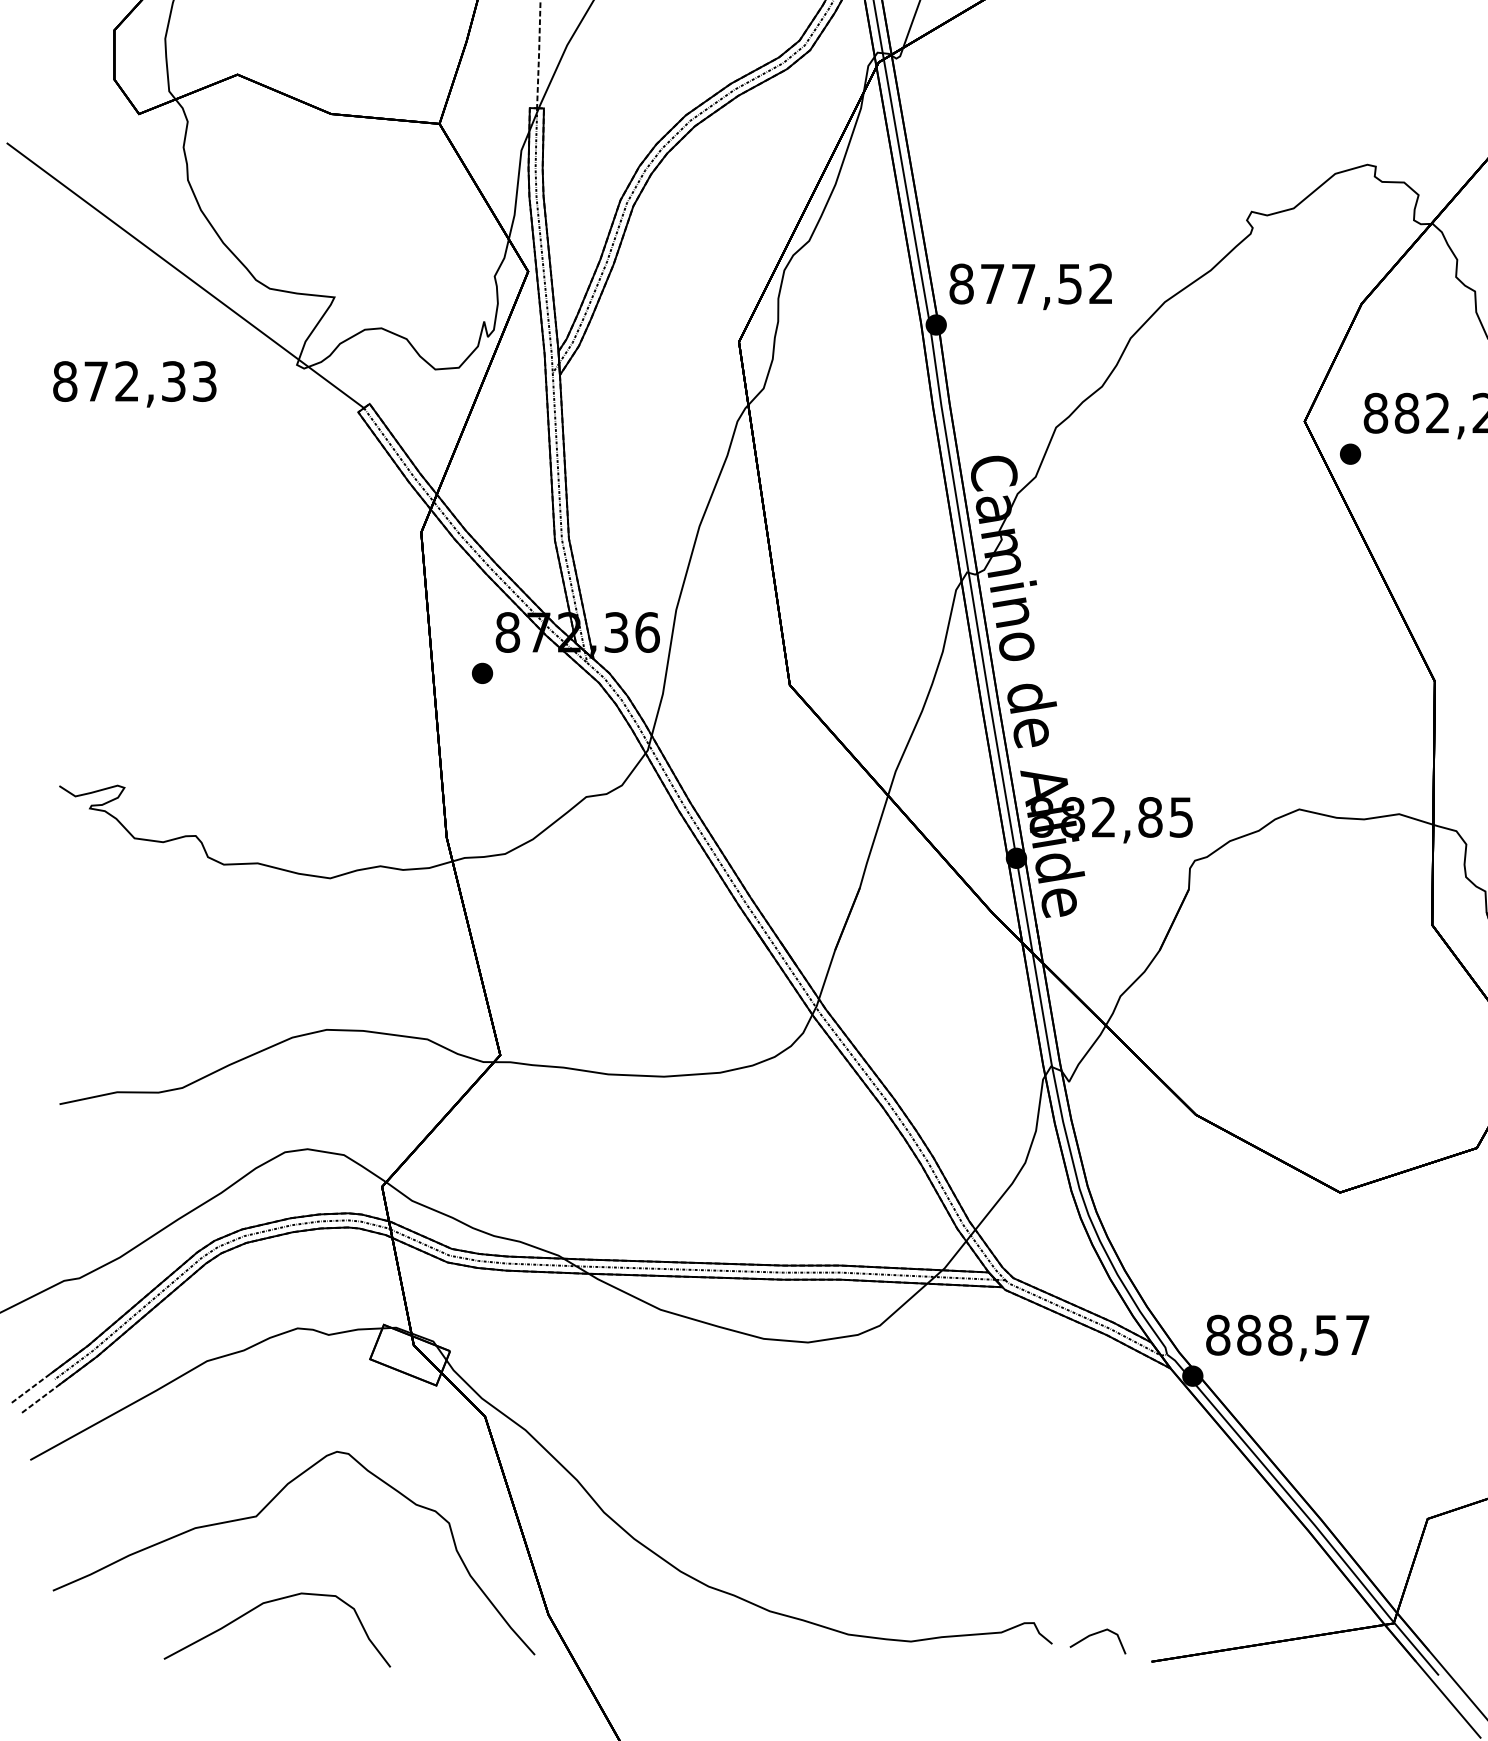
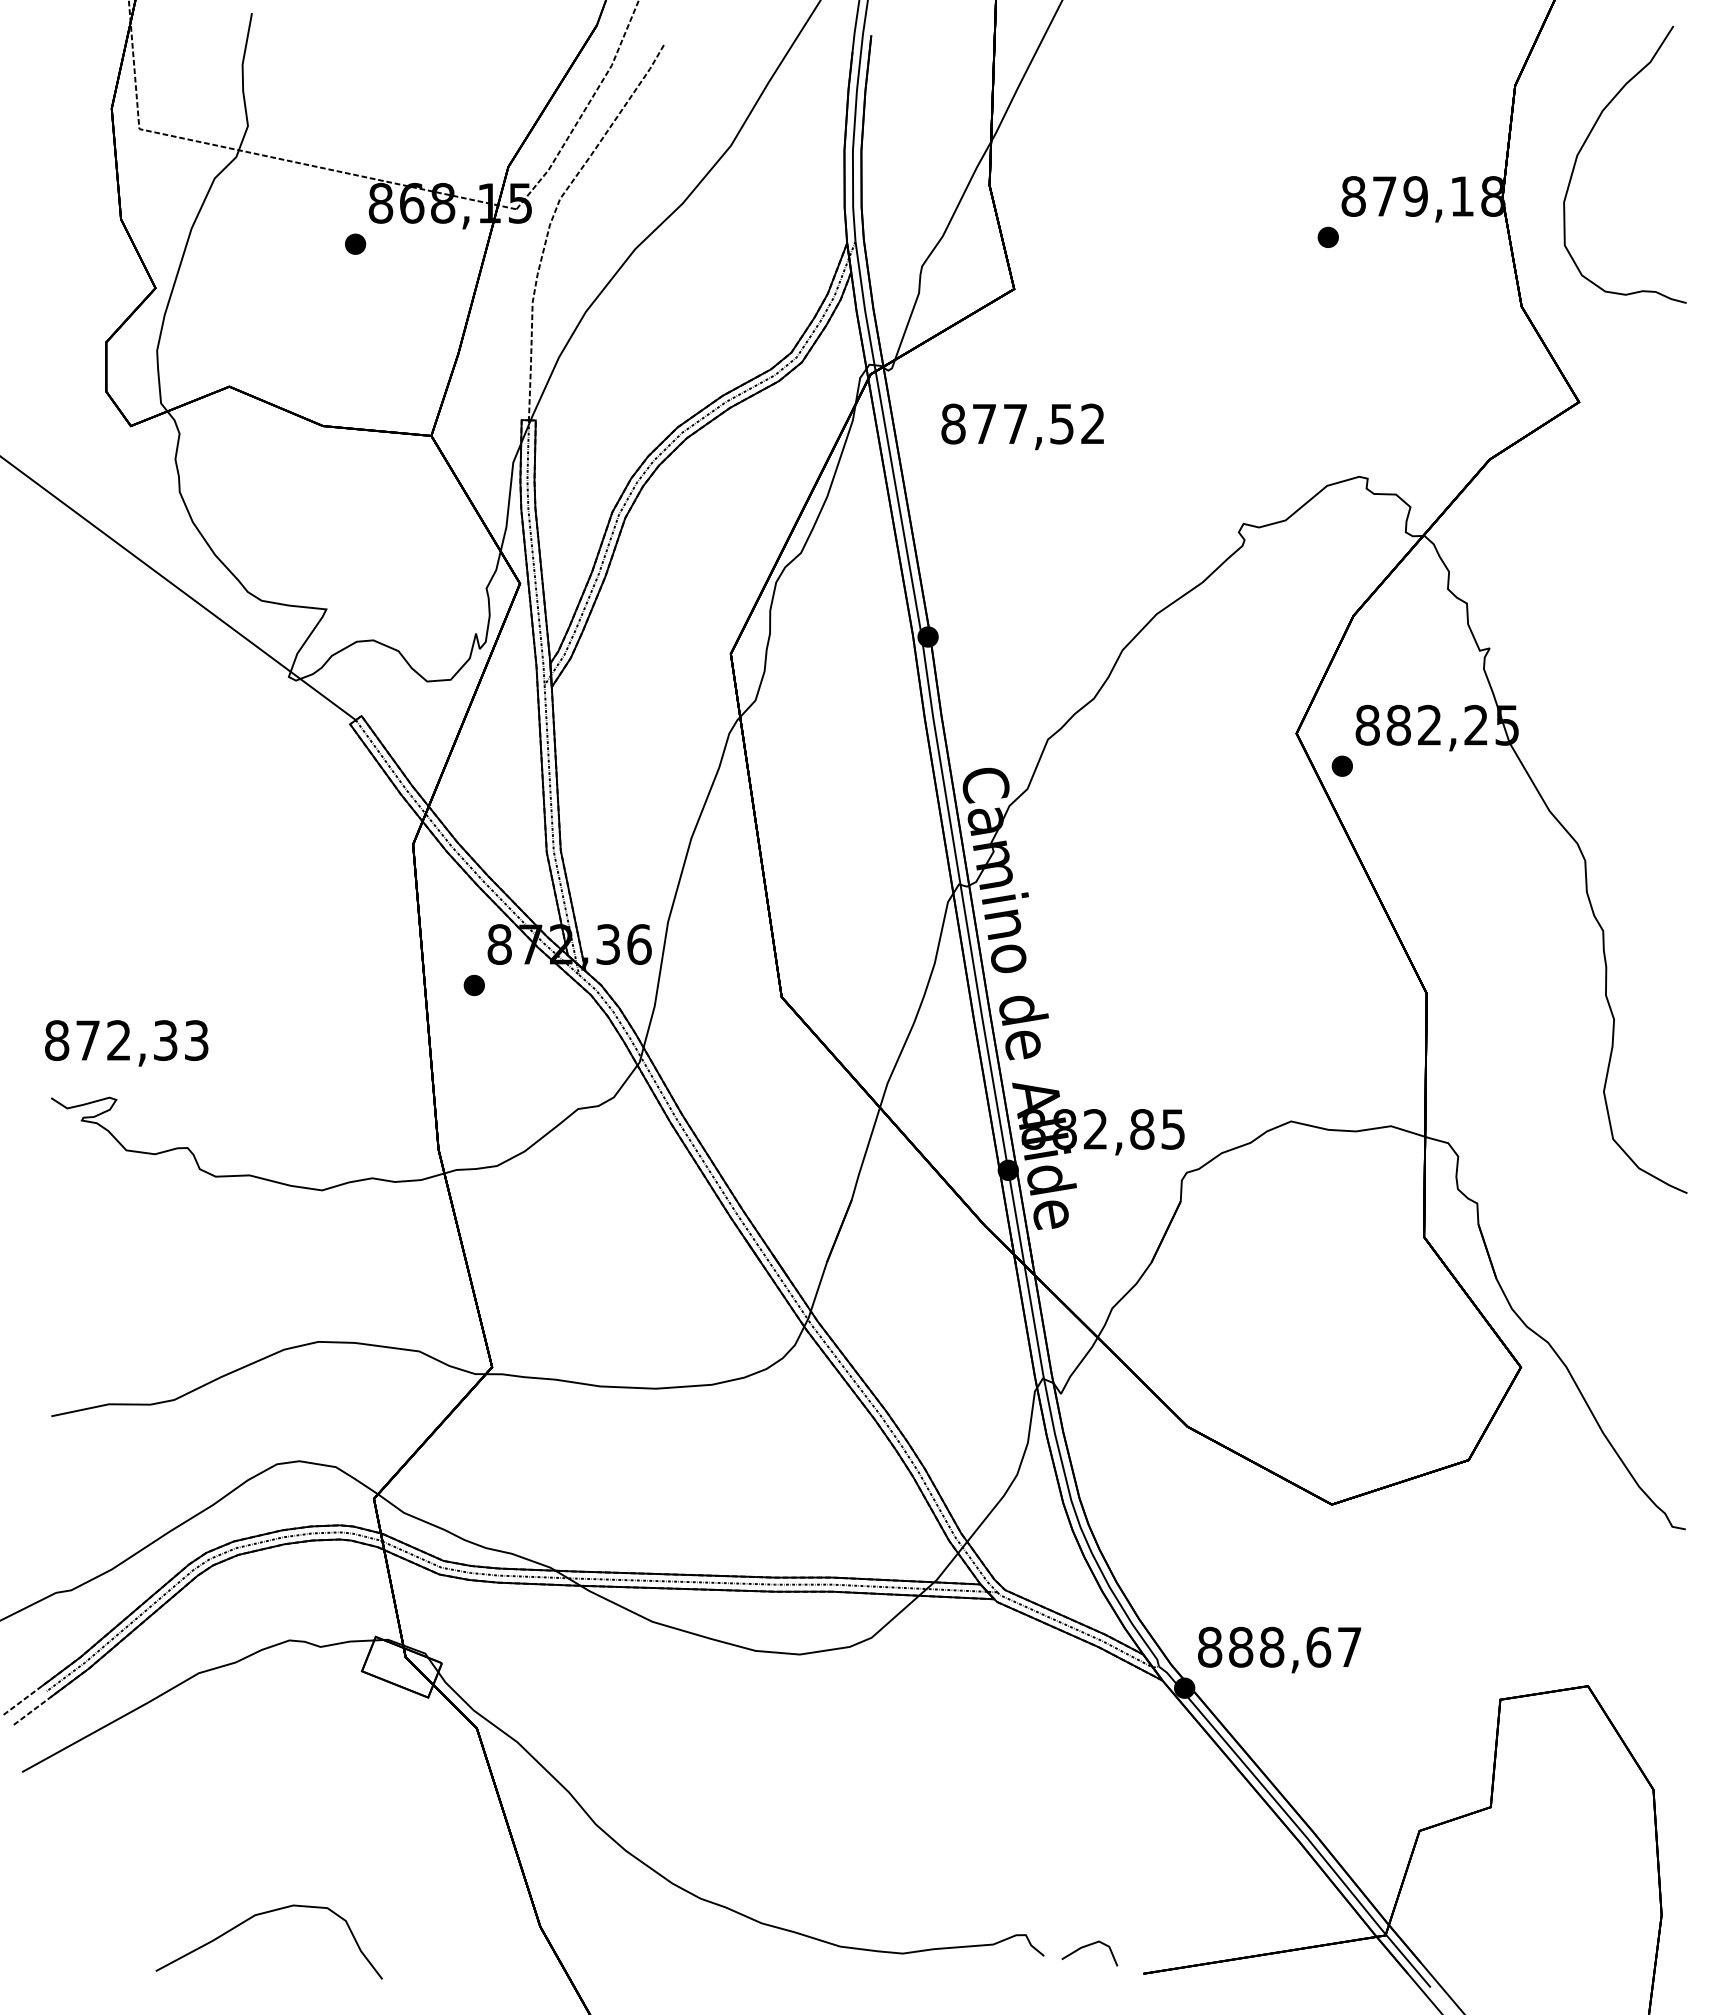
text: (1030, 286) -> (1022, 426), moved
text: (134, 384) -> (126, 1043), moved
text: (1326, 1334) -> (1318, 1646), 888,57 -> 888,67
part: (257, 1516) -> (249, 1828), removed

